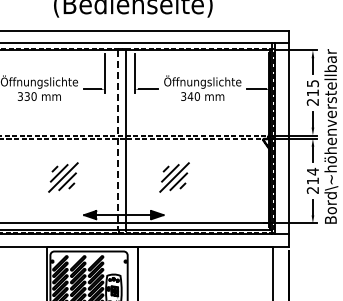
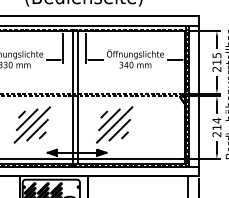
line: (118, 140) -> (73, 97), dashed -> solid
part: (63, 177) -> (32, 124), size x1.67
part: (174, 177) -> (114, 124), size x1.67

